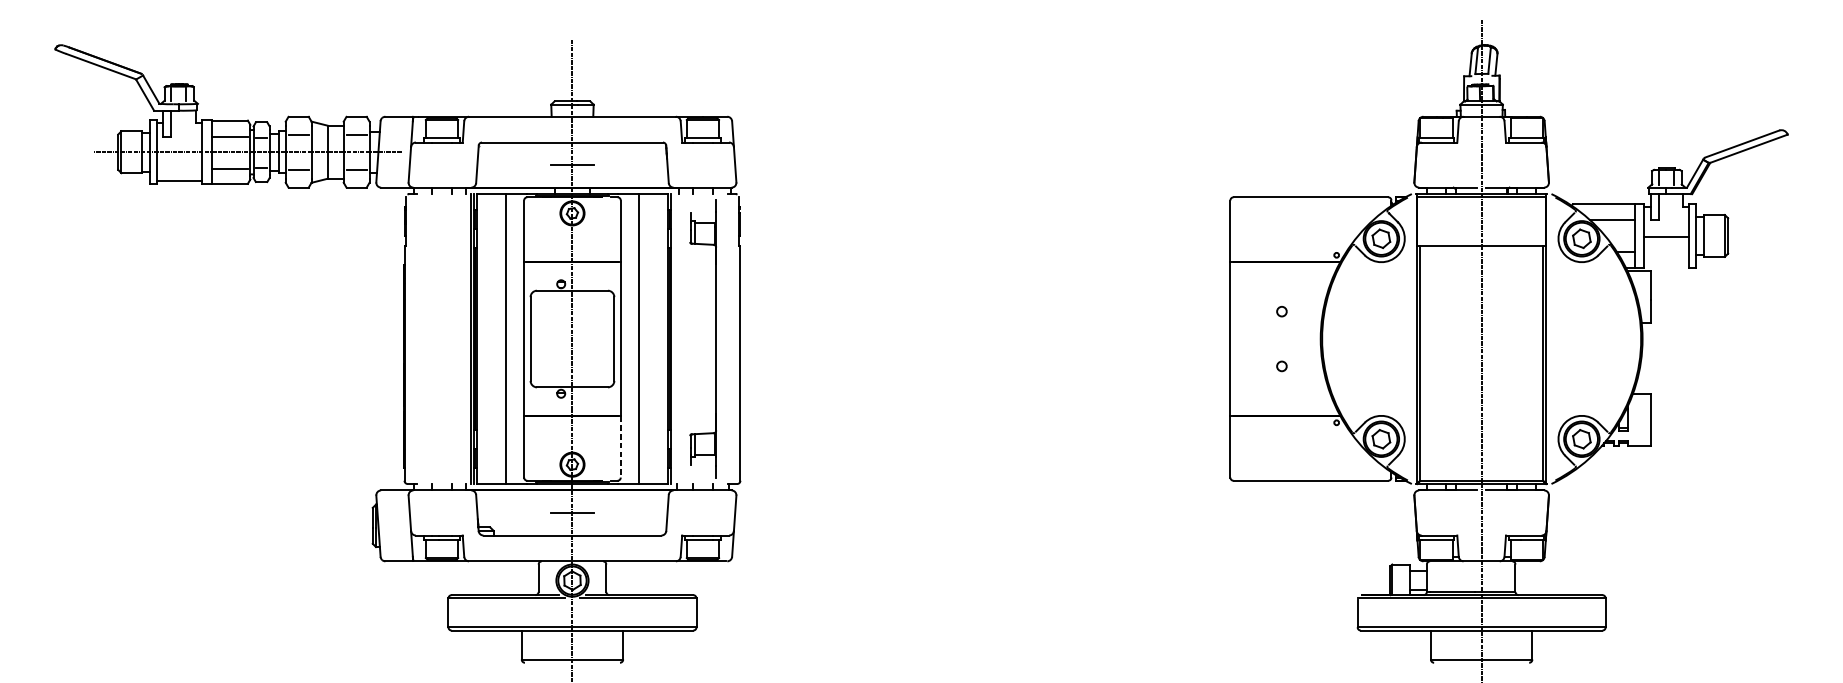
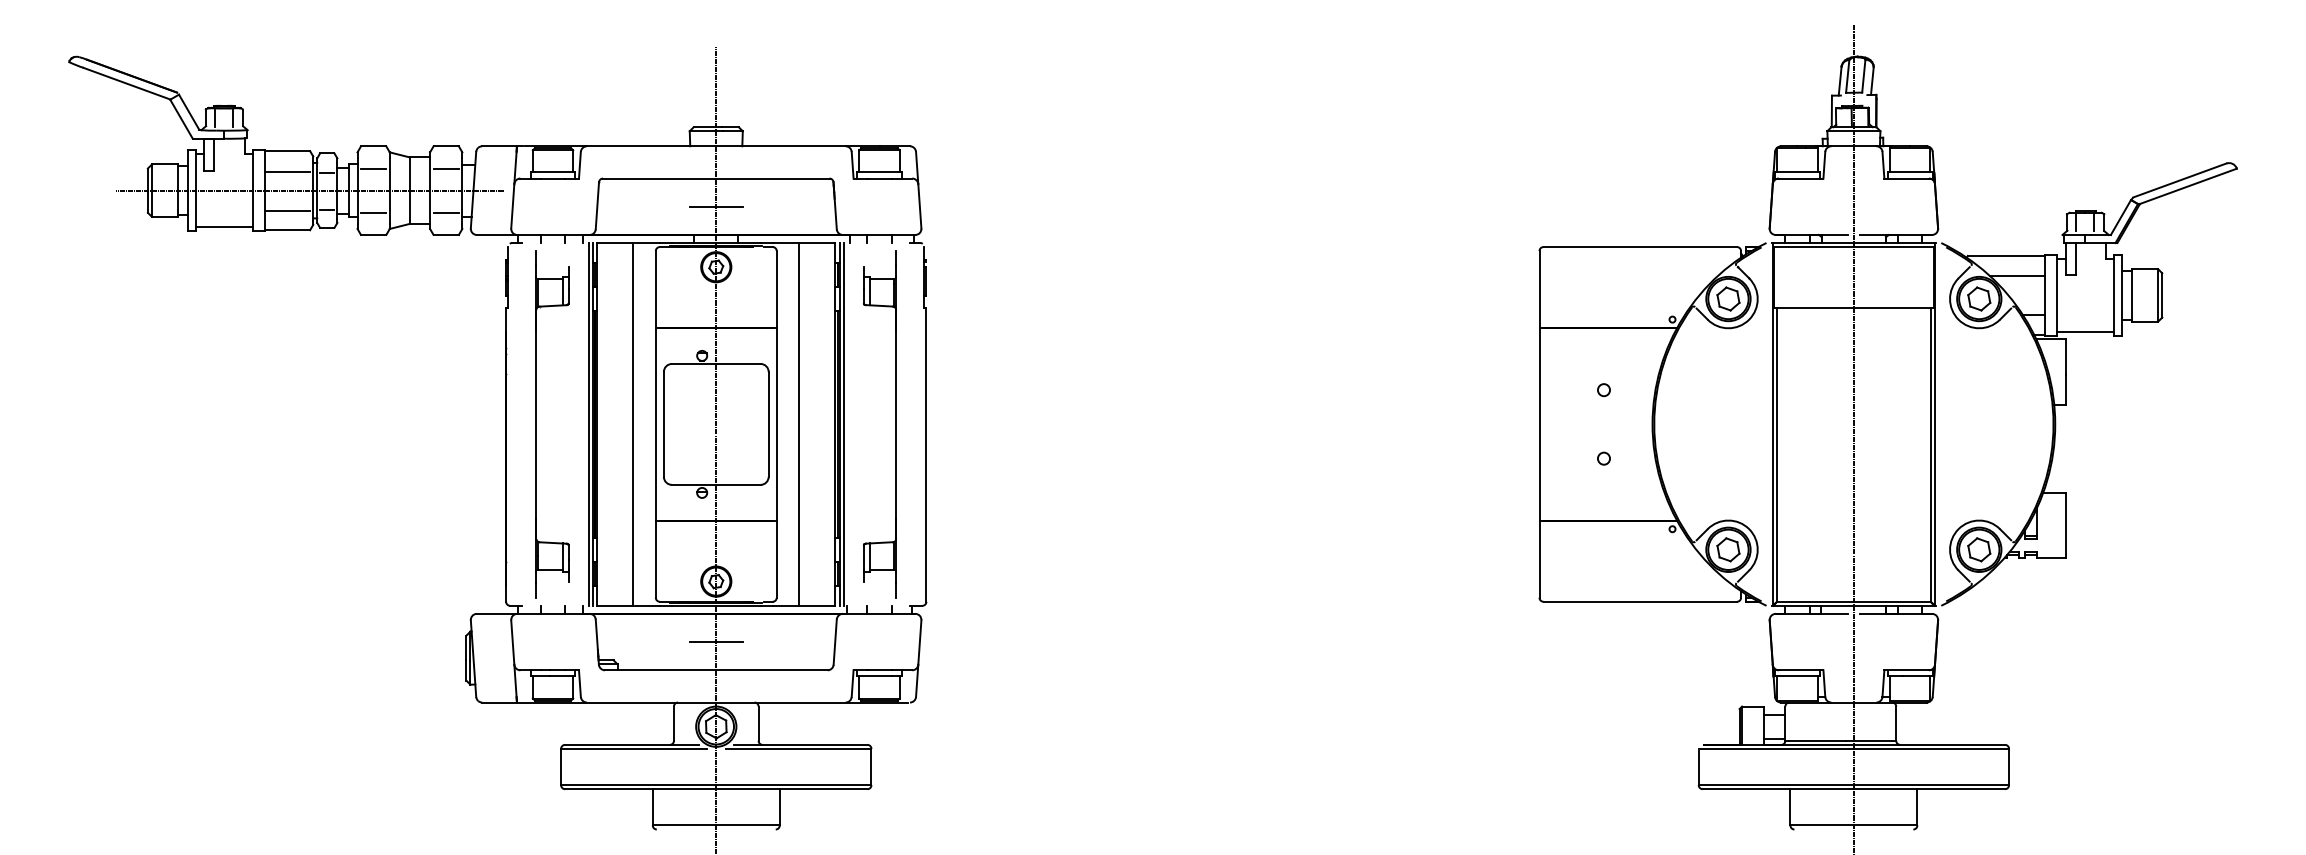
line: (1666, 236) -> (2085, 331), moved
part: (428, 339) -> (536, 424), added
line: (674, 339) -> (843, 424), added
line: (620, 446) -> (776, 559), dashed -> solid

